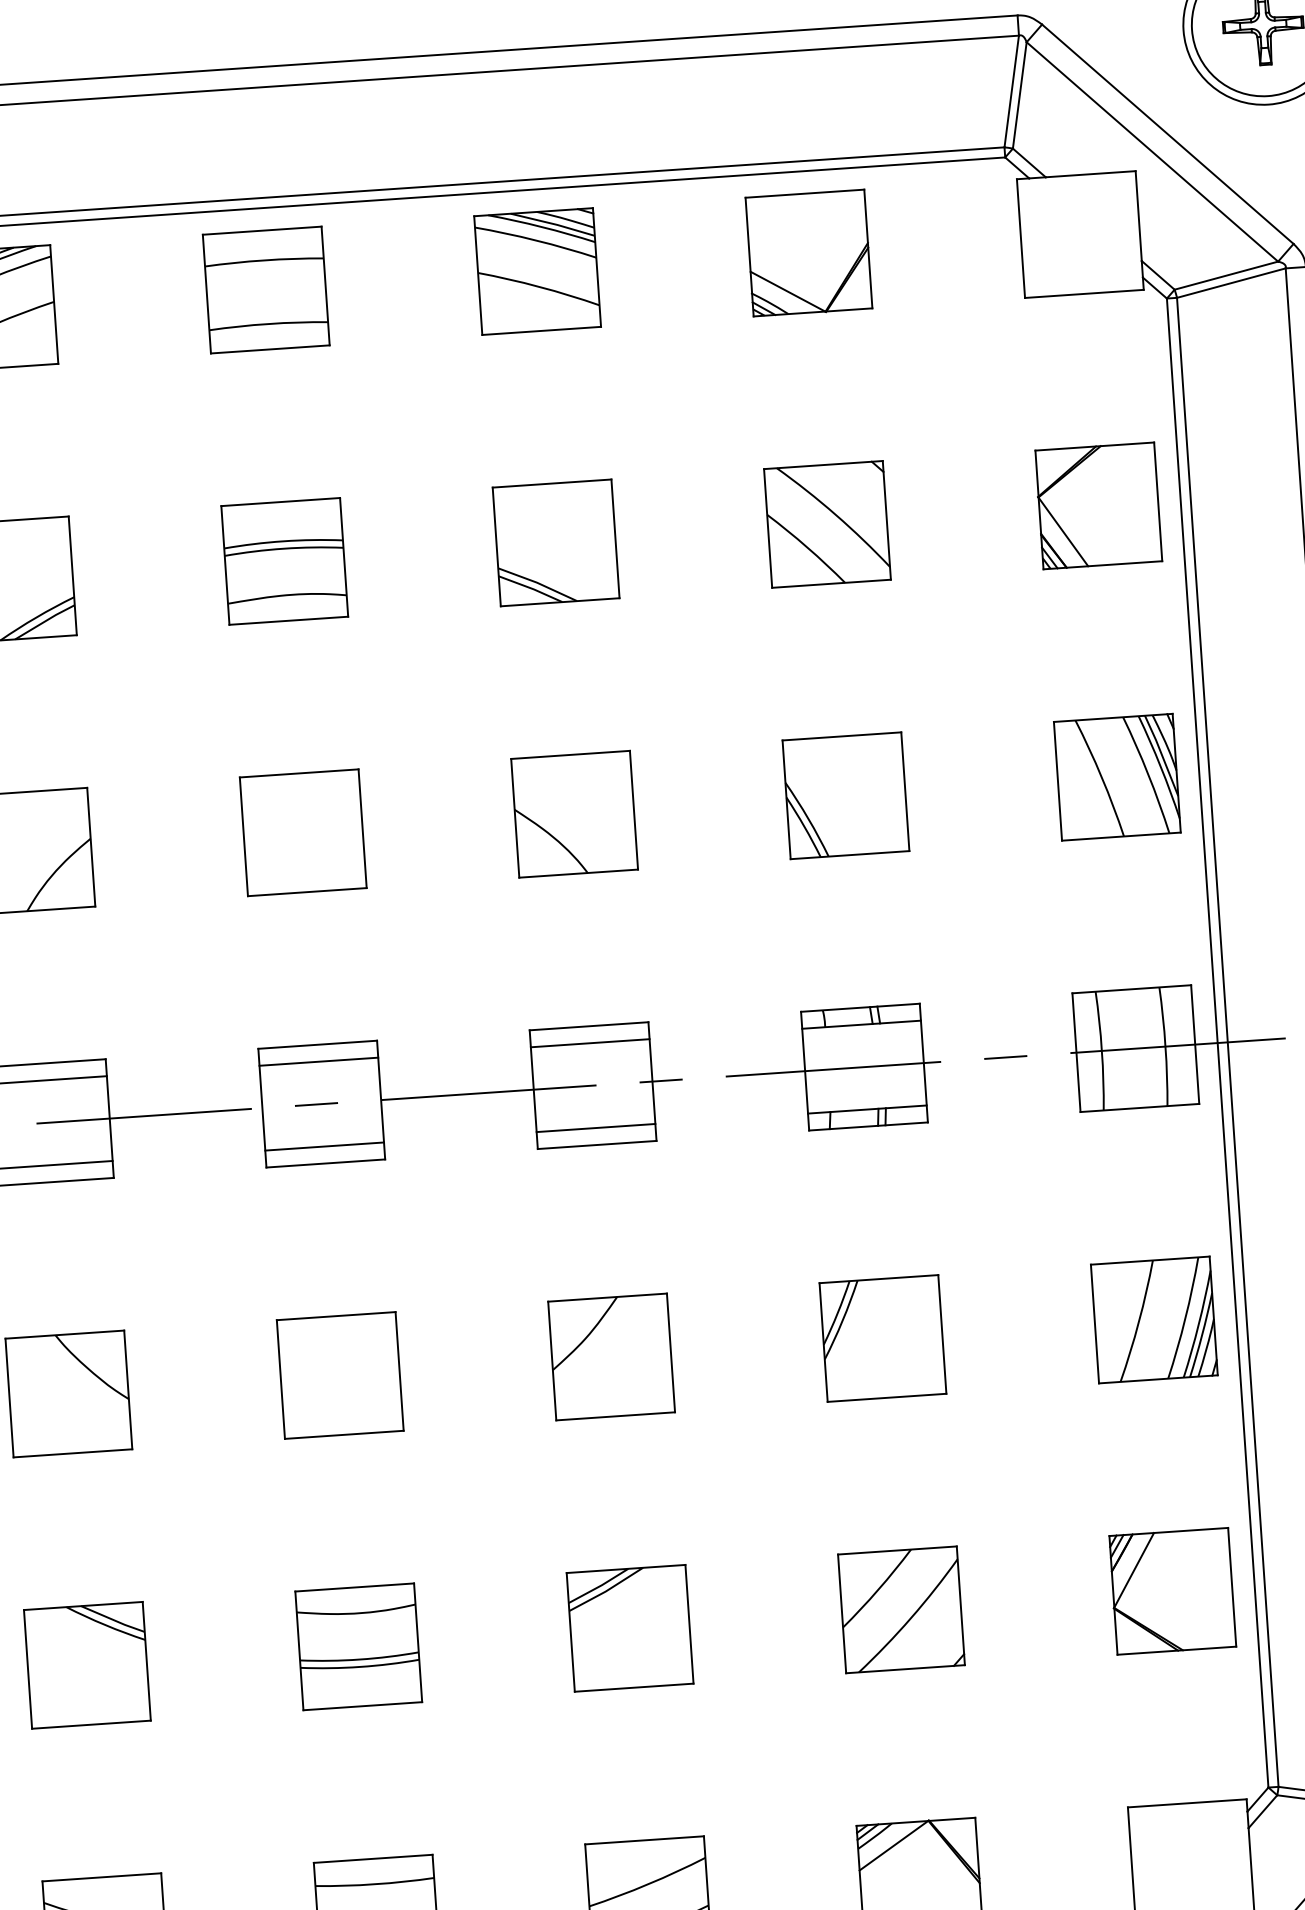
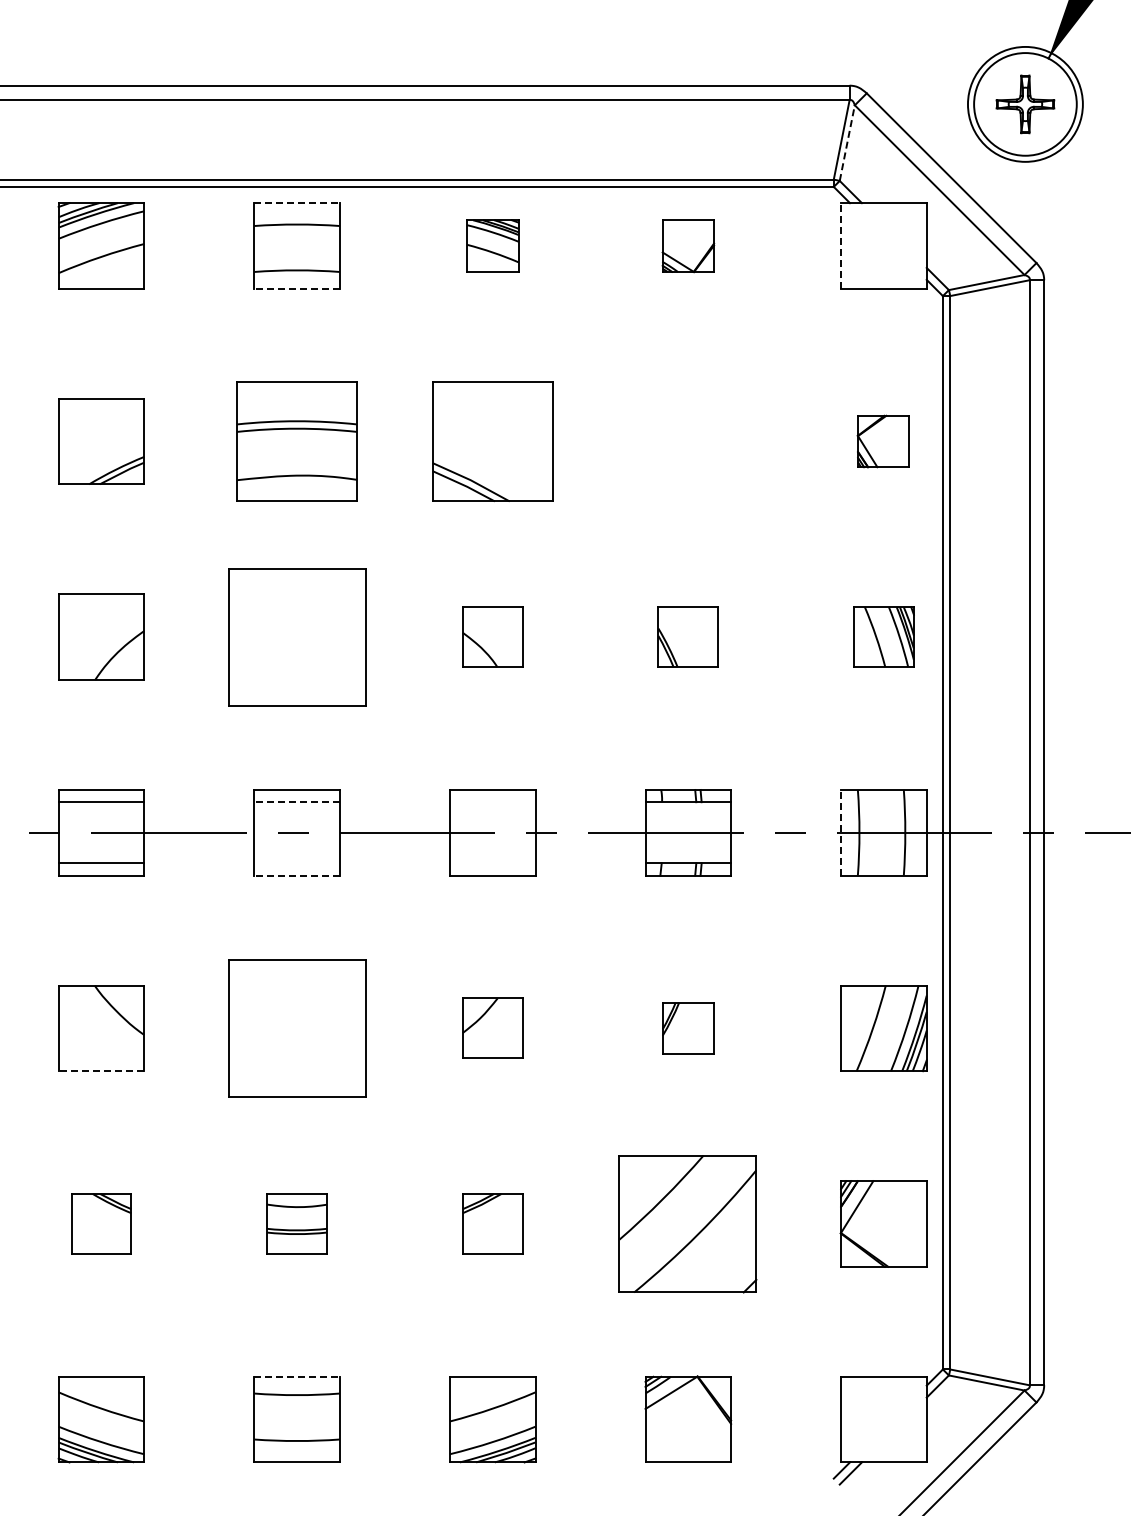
line: (1020, 95) -> (847, 143), solid -> dashed
line: (262, 231) -> (297, 203), solid -> dashed
line: (1021, 237) -> (841, 245), solid -> dashed
part: (809, 253) -> (688, 246), size x0.6
part: (537, 271) -> (492, 245), size x0.6
line: (270, 349) -> (297, 288), solid -> dashed
part: (1098, 505) -> (883, 441), size x0.6
part: (827, 522) -> (688, 440), removed
part: (555, 542) -> (492, 441), size x1.4
part: (283, 561) -> (296, 441), size x1.4
part: (1116, 776) -> (883, 636), size x0.7
part: (846, 794) -> (688, 636), size x0.7
part: (574, 813) -> (492, 636), size x0.7
part: (302, 831) -> (296, 636), size x1.6
line: (589, 1043) -> (492, 802), removed
line: (1076, 1052) -> (841, 832), solid -> dashed
line: (319, 1062) -> (297, 802), solid -> dashed
line: (595, 1128) -> (492, 863), removed
line: (323, 1146) -> (296, 863), removed
line: (326, 1163) -> (297, 875), solid -> dashed
part: (883, 1338) -> (688, 1028), size x0.6
part: (611, 1357) -> (492, 1028), size x0.7
part: (339, 1375) -> (296, 1028), size x1.6
line: (73, 1453) -> (101, 1071), solid -> dashed
part: (901, 1609) -> (688, 1223), size x1.6
part: (629, 1627) -> (492, 1223), size x0.7
part: (357, 1646) -> (296, 1223), size x0.7
part: (87, 1664) -> (101, 1223), size x0.7
line: (373, 1858) -> (297, 1376), solid -> dashed

